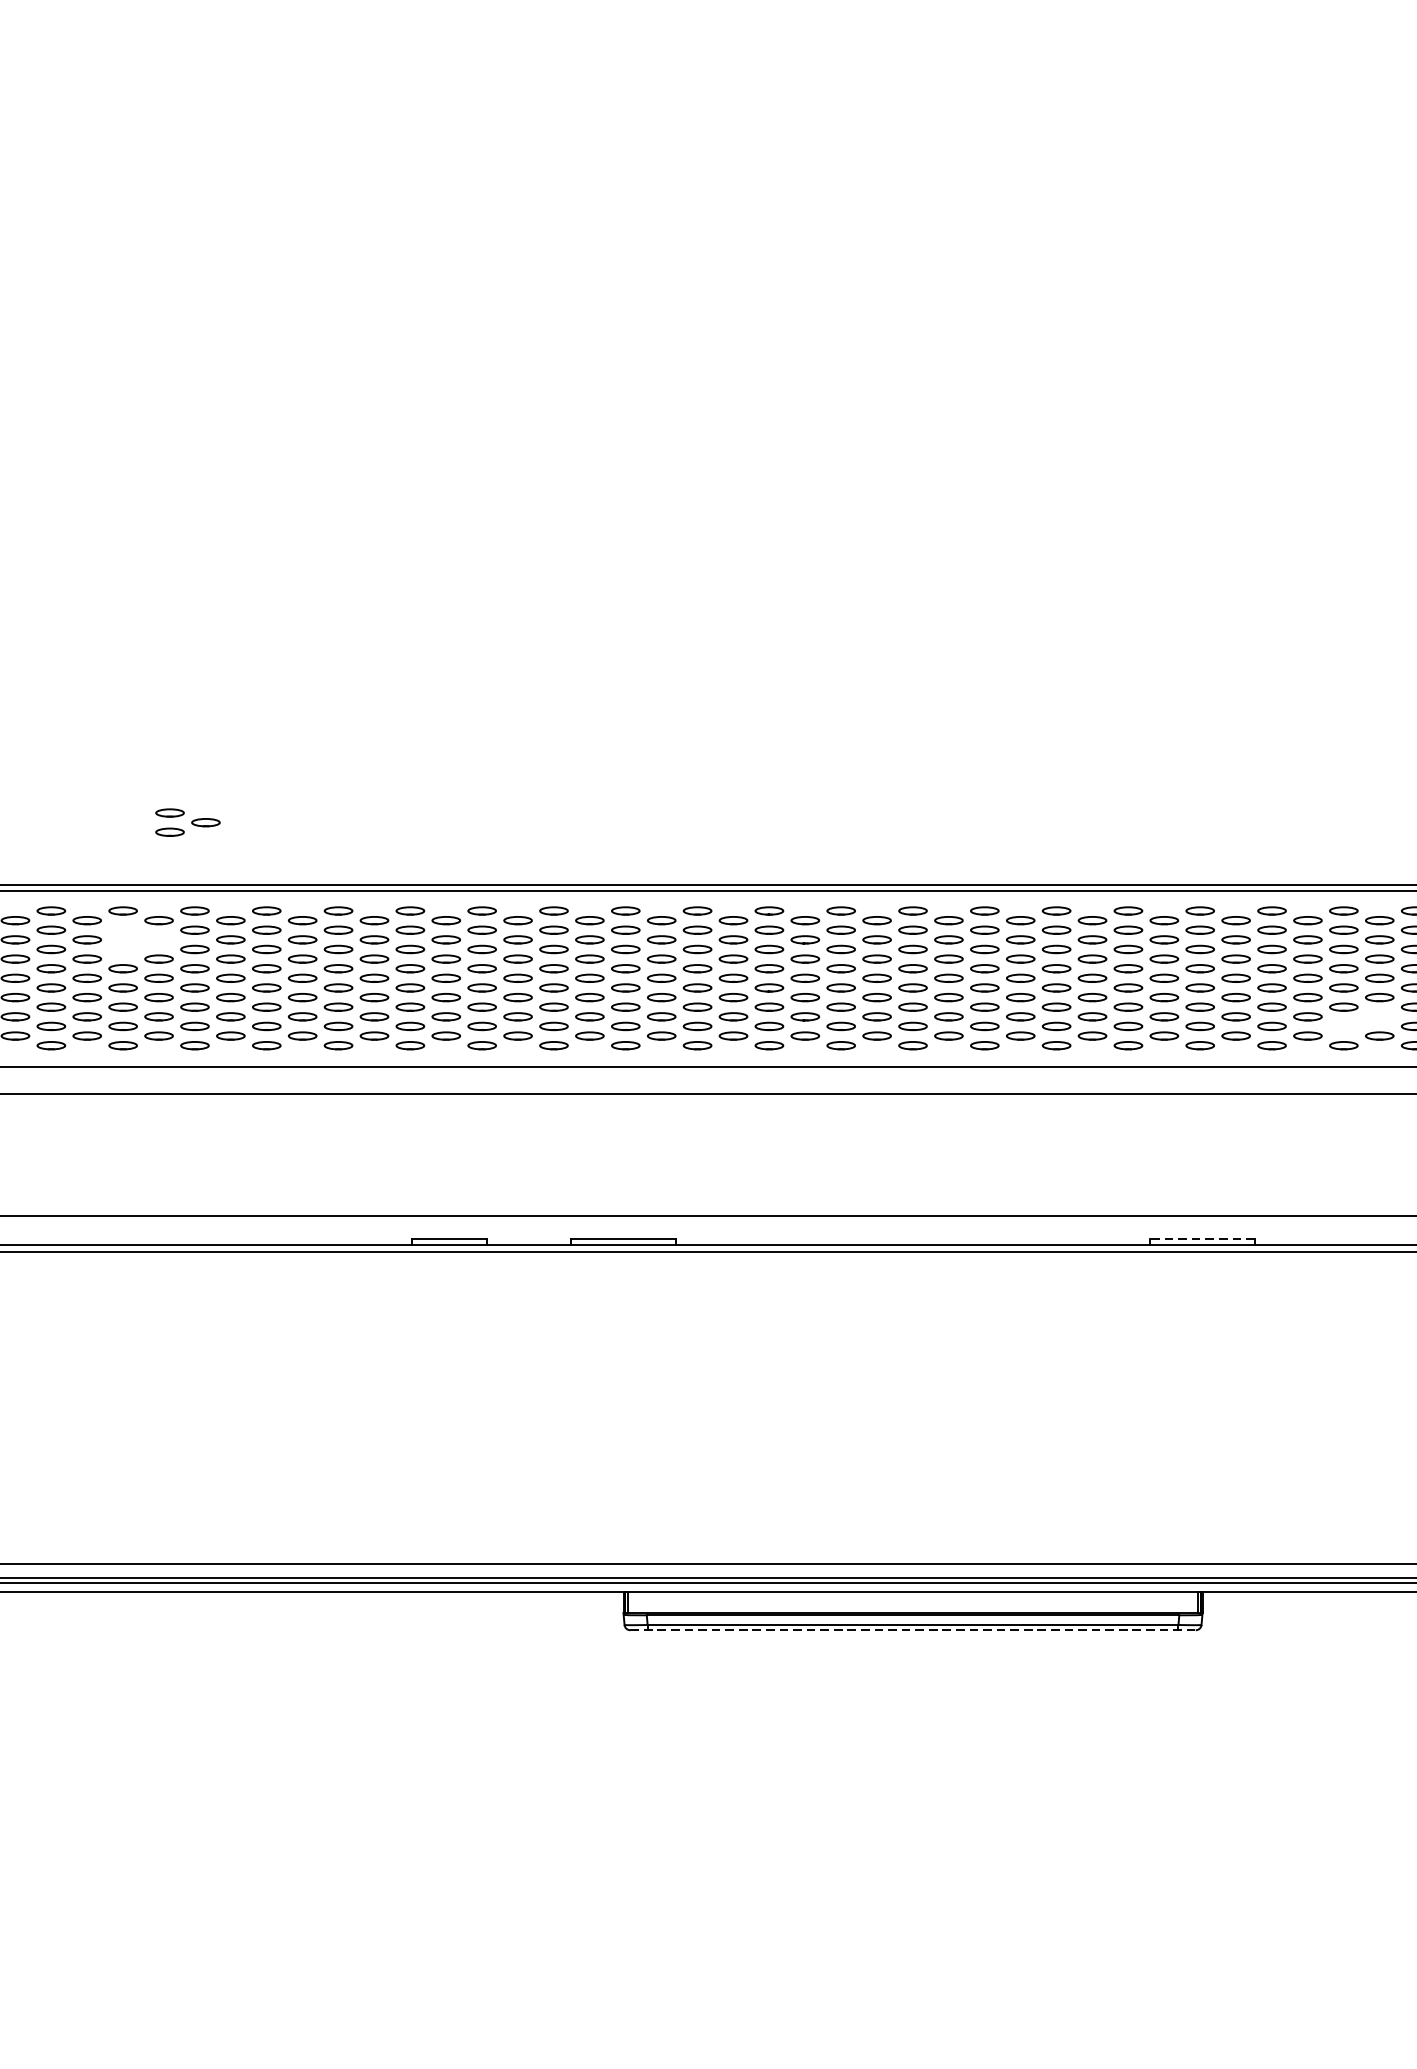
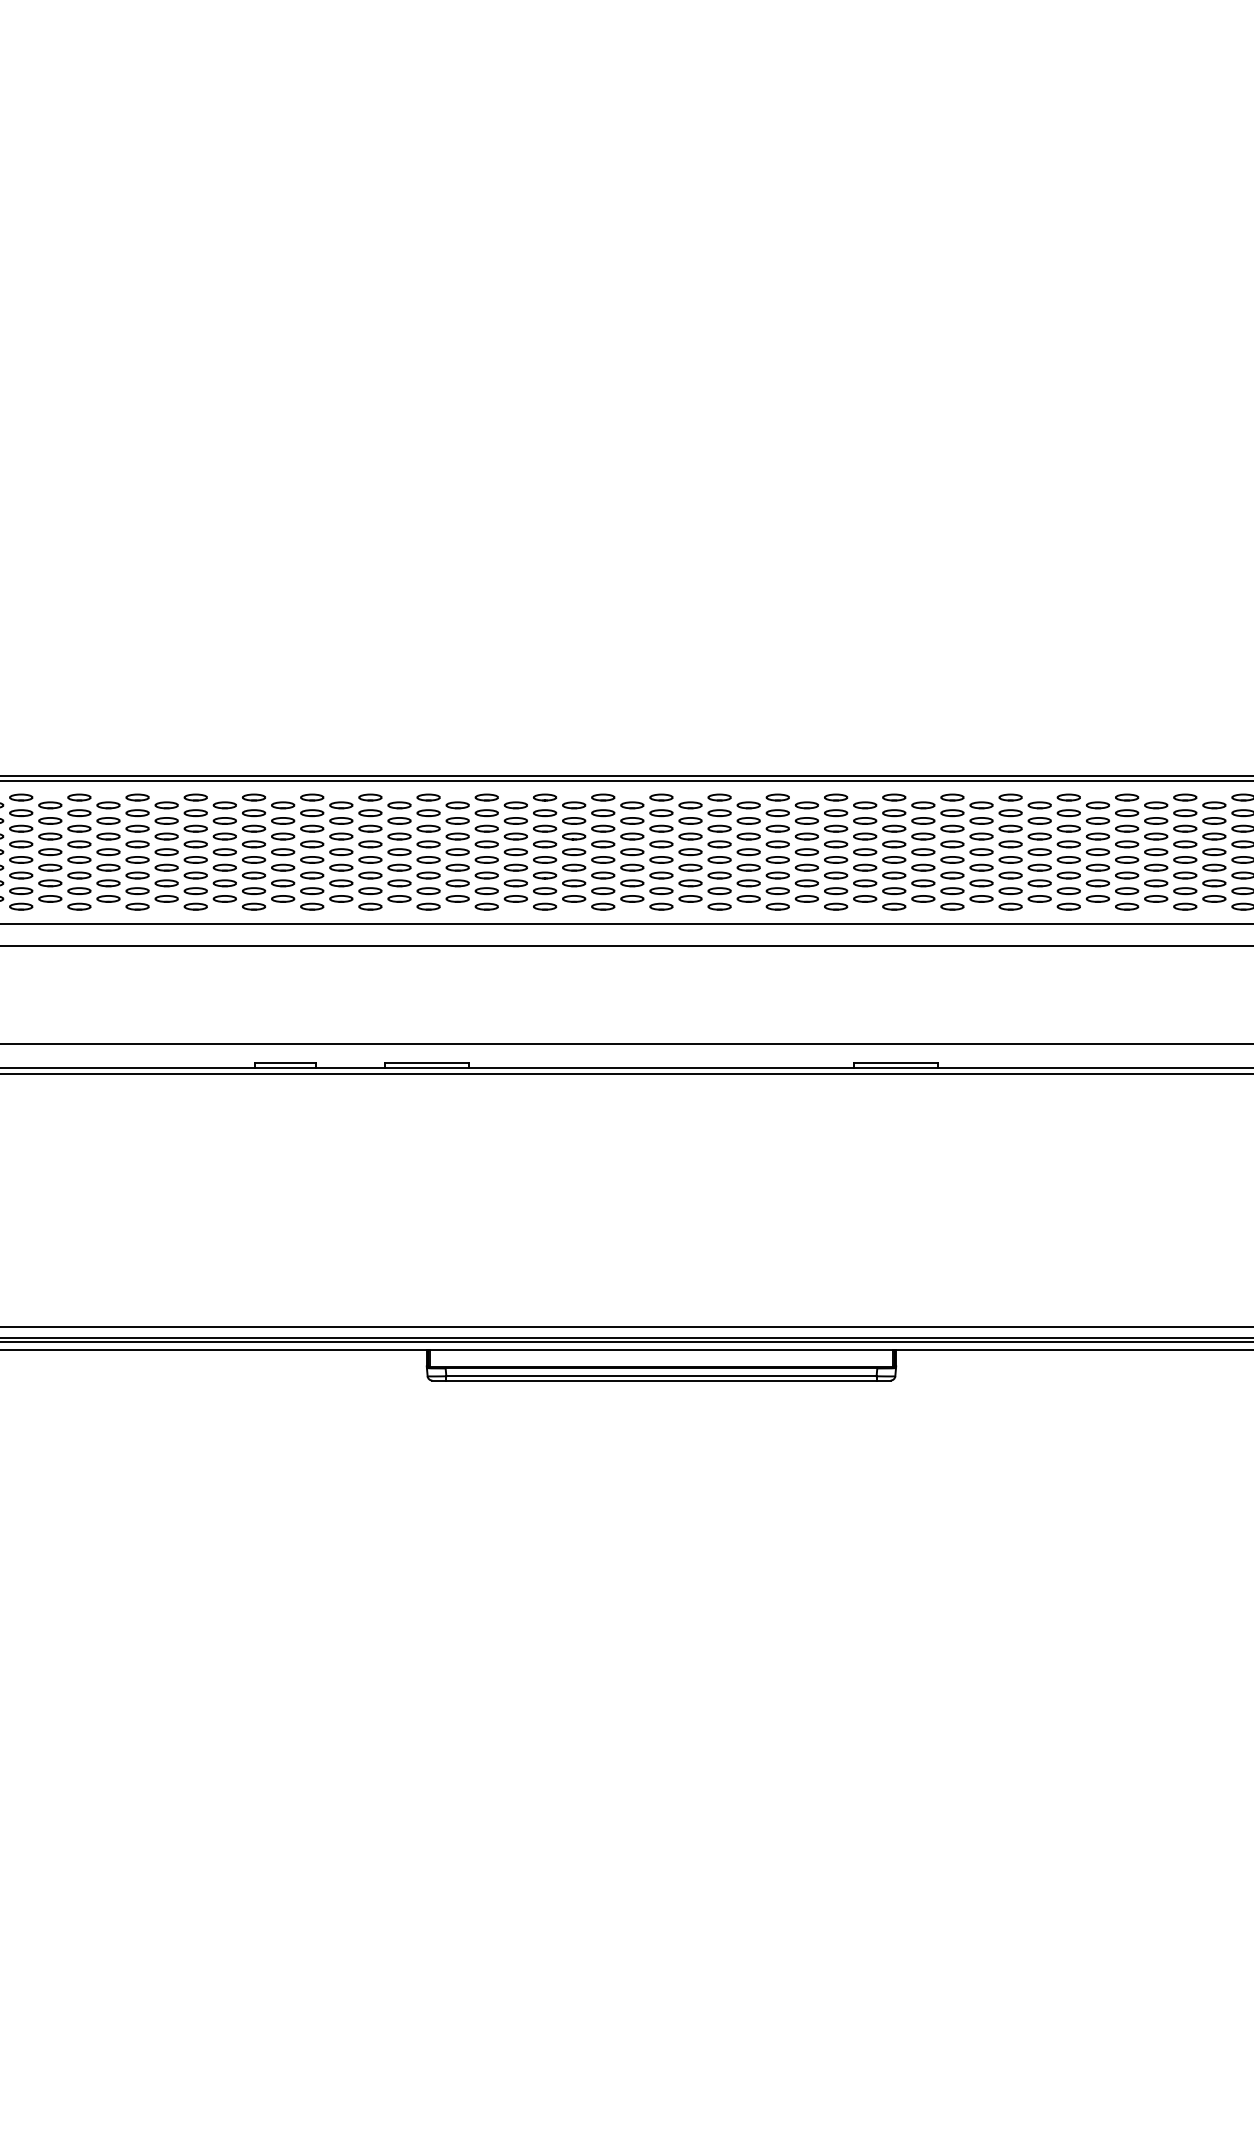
part: (187, 822) -> (35, 820), moved
part: (1360, 1020) -> (1024, 886), added
line: (1201, 1239) -> (895, 1063), dashed -> solid
line: (913, 1630) -> (661, 1380), dashed -> solid

